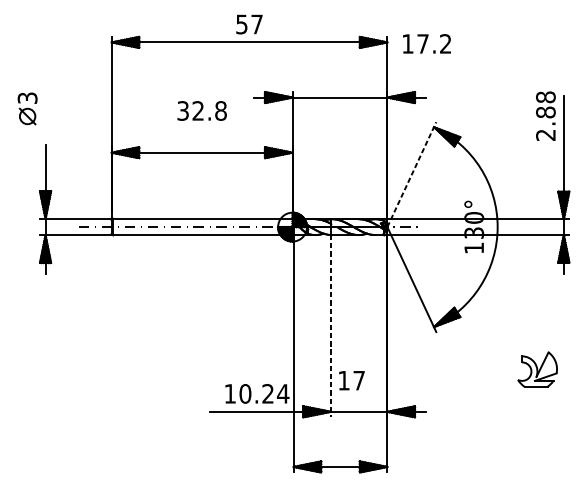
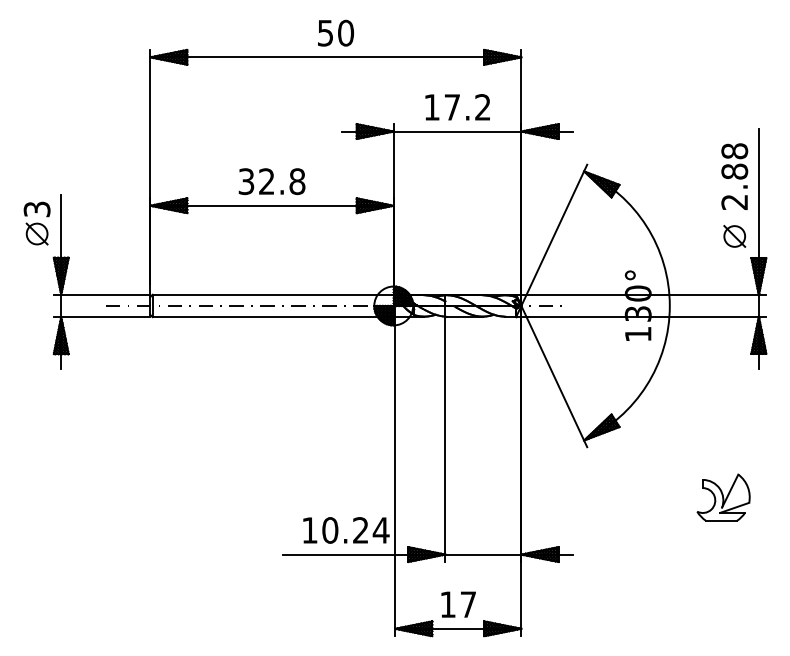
text: (257, 23) -> (346, 32), 57 -> 50
text: (426, 44) -> (457, 107), moved
part: (27, 108) -> (36, 223), moved
text: (201, 110) -> (271, 181), moved
text: (545, 116) -> (734, 176), moved
line: (411, 174) -> (554, 235), dashed -> solid
part: (545, 175) -> (734, 236), added
line: (331, 326) -> (445, 439), dashed -> solid
text: (351, 380) -> (458, 604), moved

